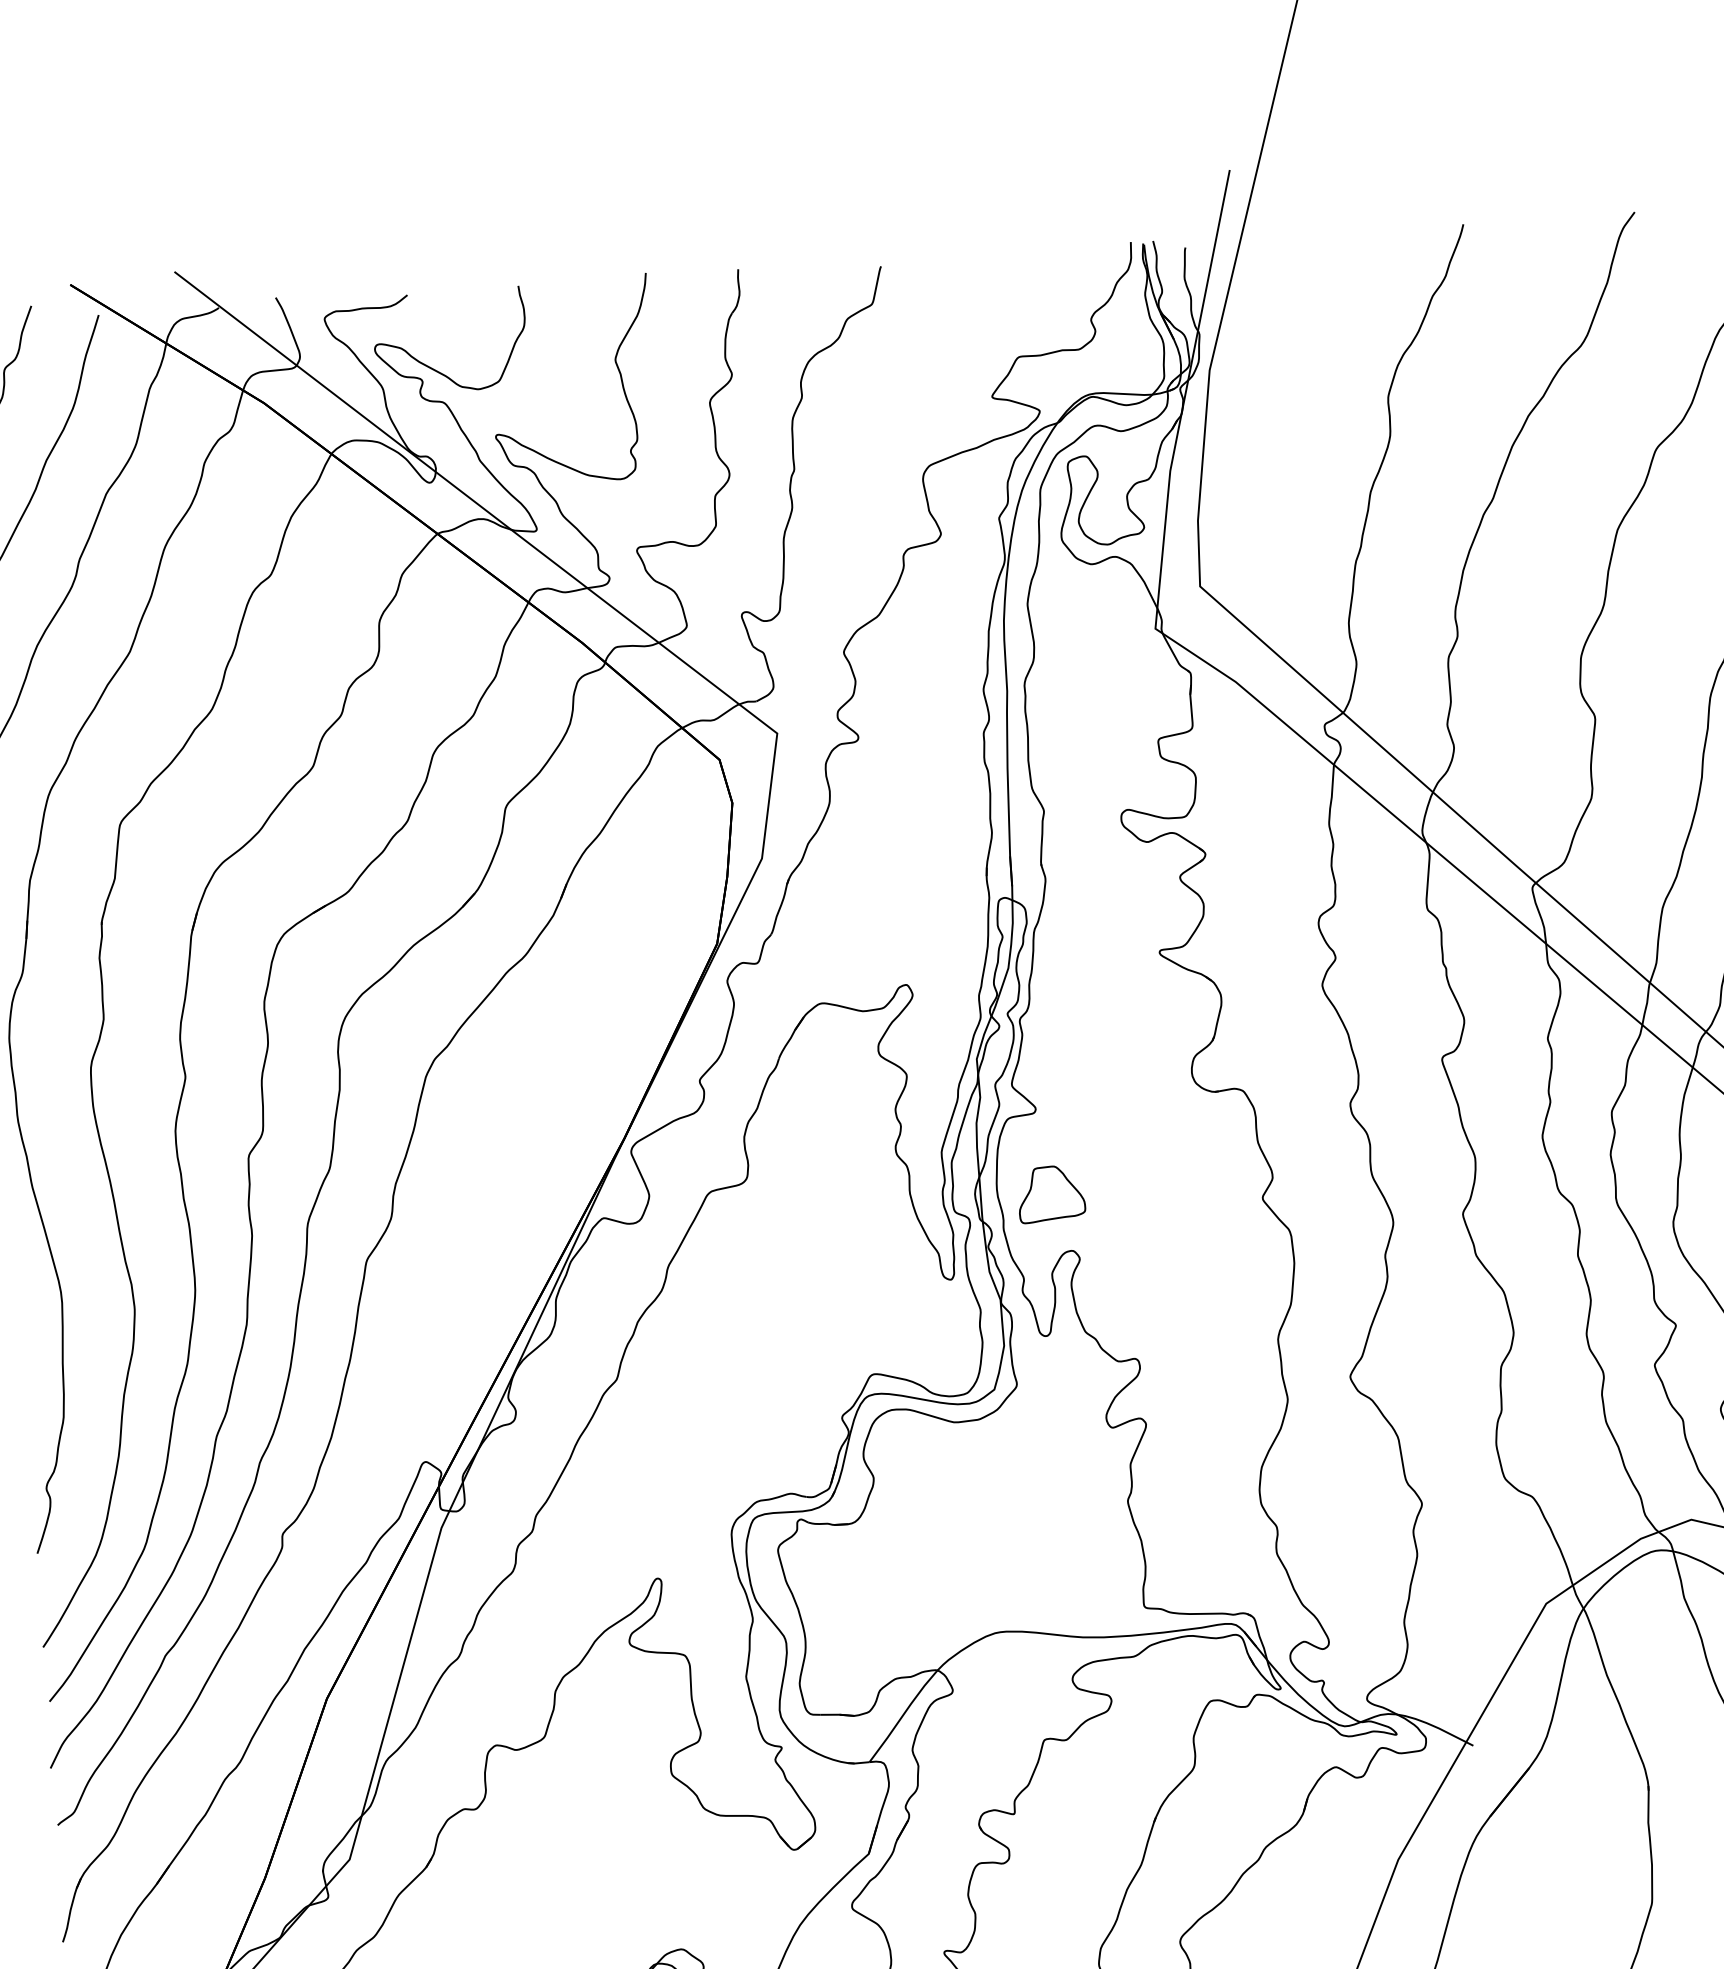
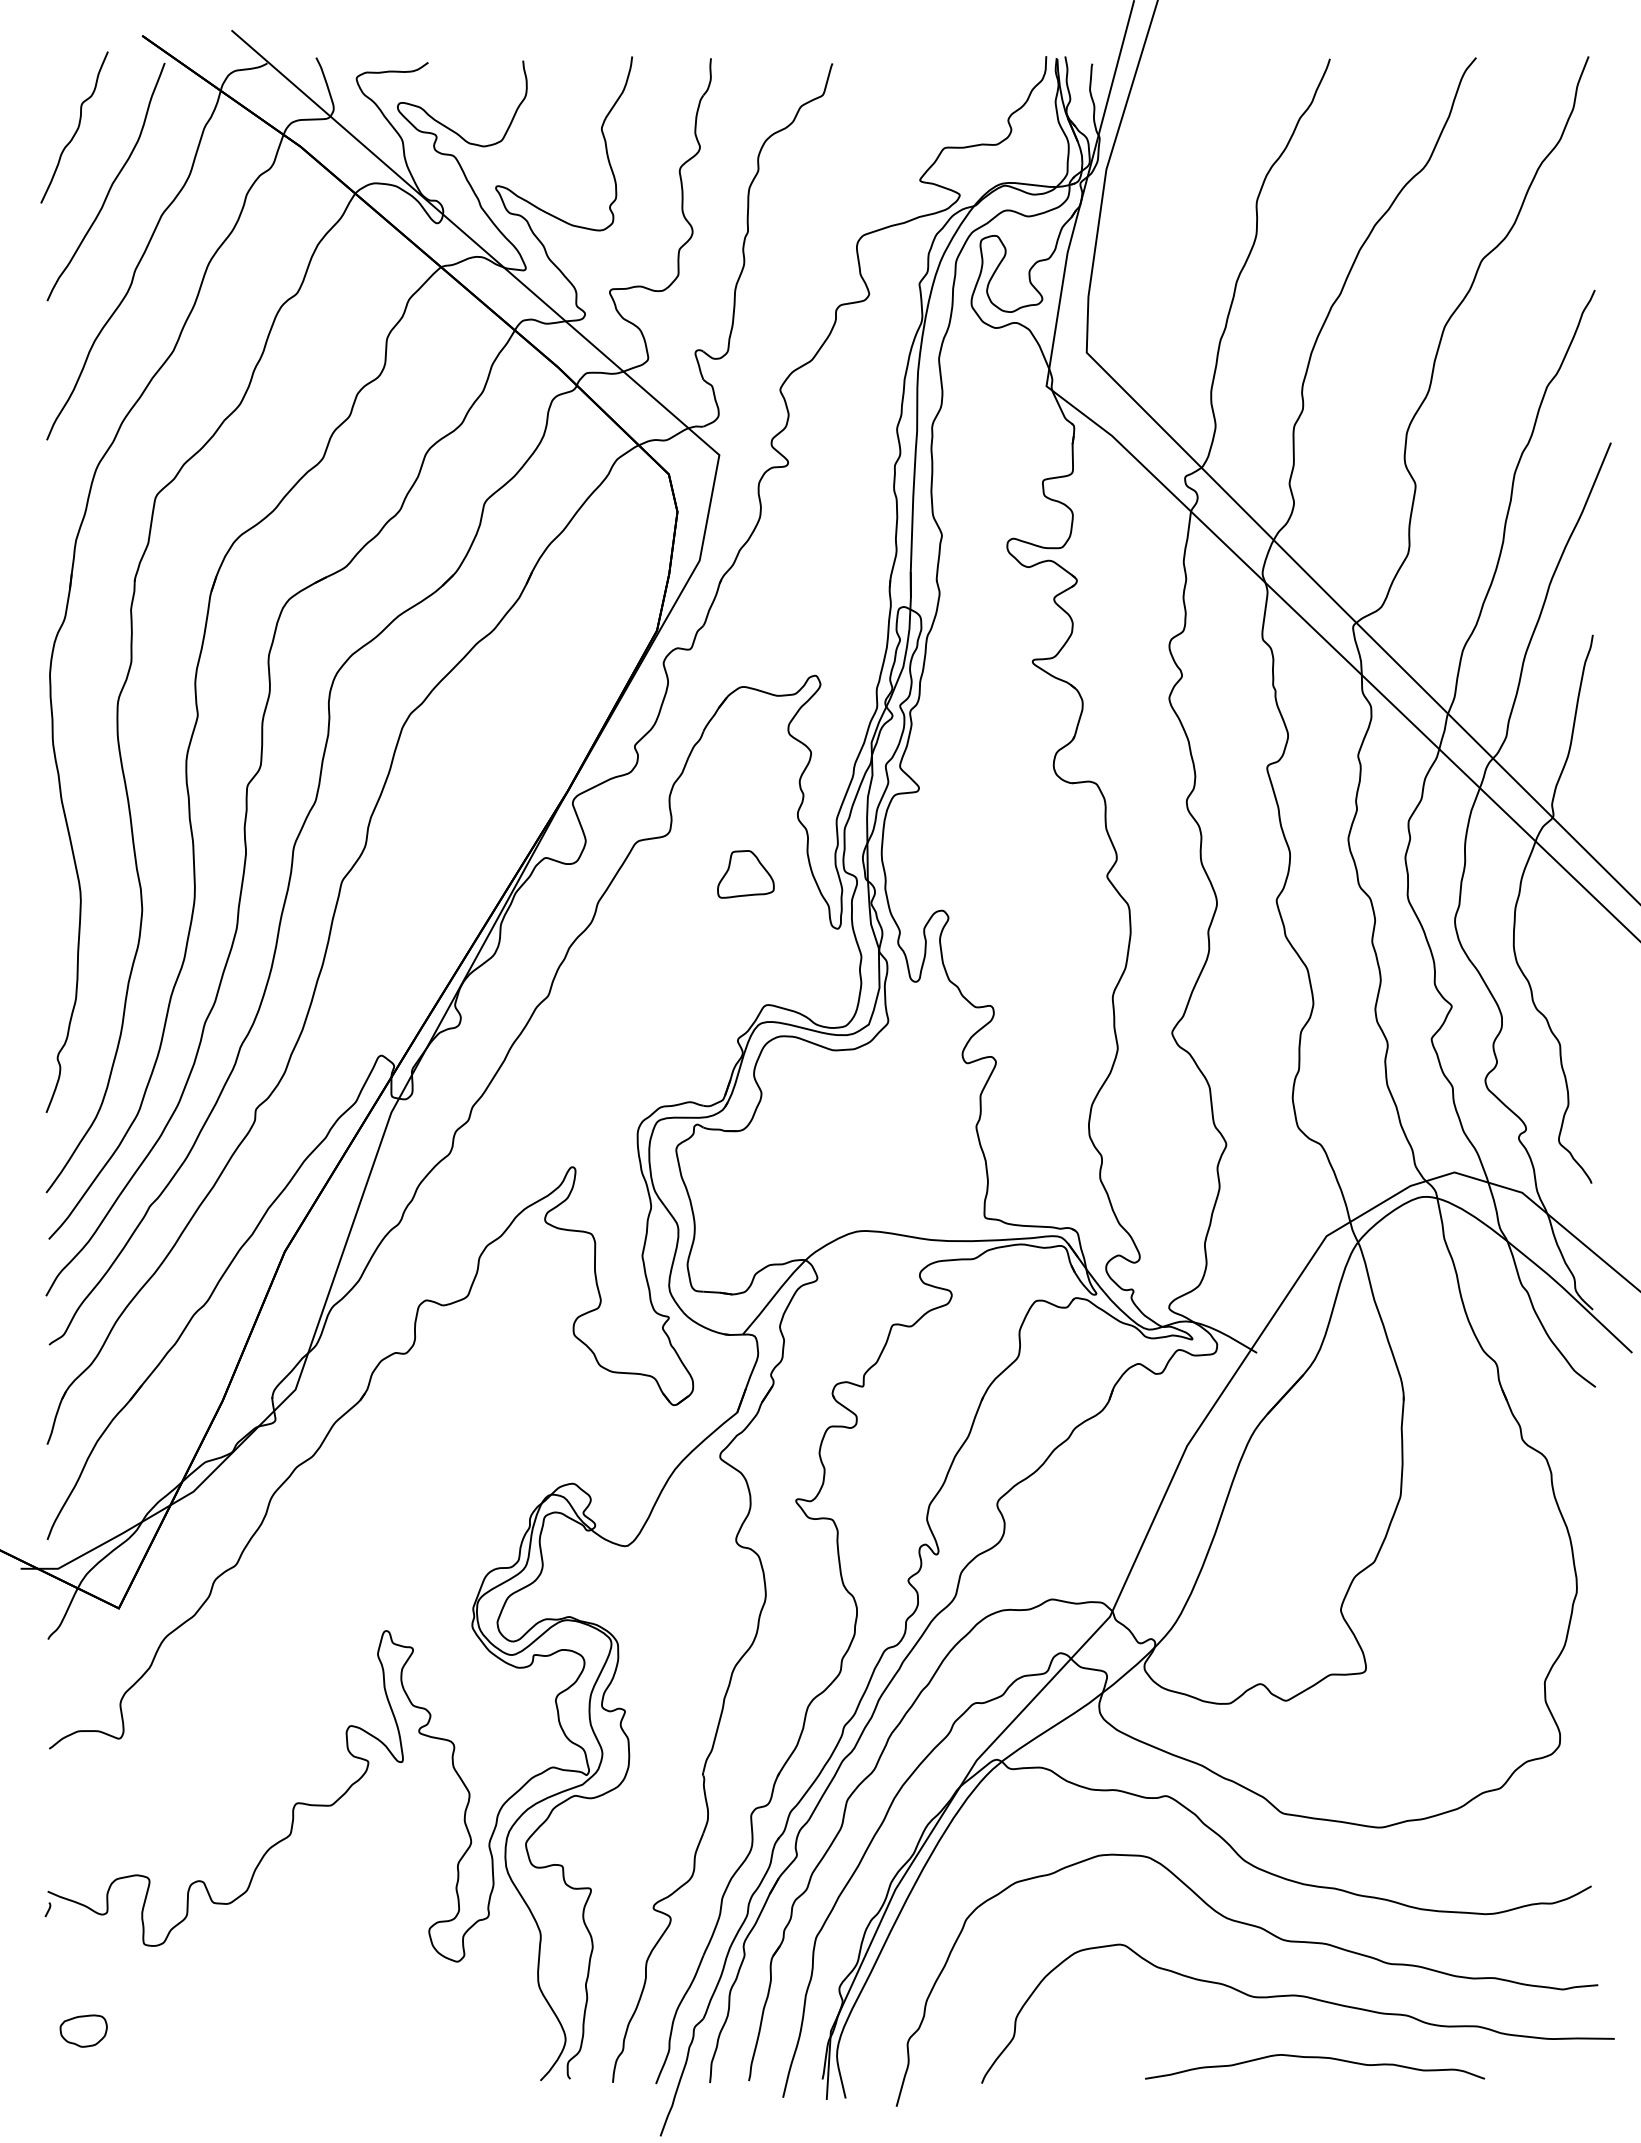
part: (1051, 1194) -> (745, 874), moved

